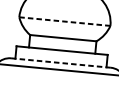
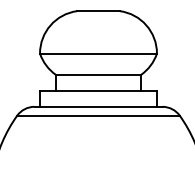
line: (65, 21) -> (99, 53), dashed -> solid
line: (61, 62) -> (99, 106), dashed -> solid

